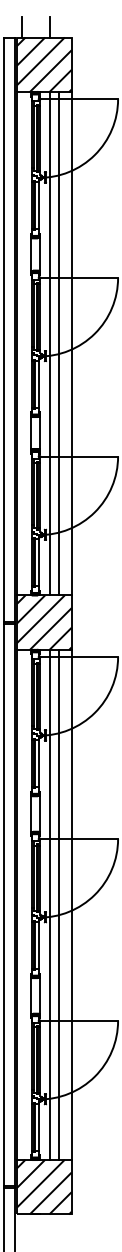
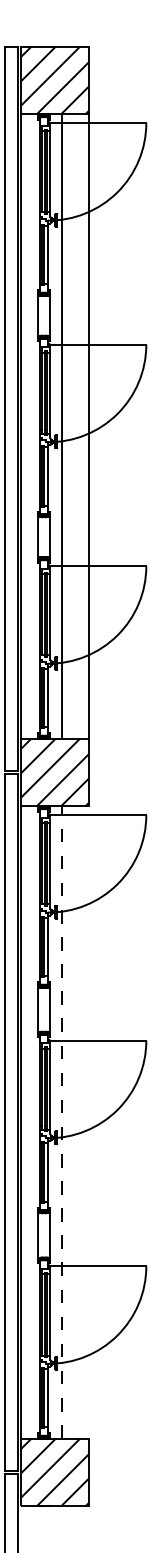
line: (22, 26) -> (27, 33), removed
line: (49, 26) -> (61, 33), removed
line: (58, 343) -> (72, 426), removed
line: (49, 904) -> (61, 1121), solid -> dashed
line: (58, 904) -> (72, 1122), removed
line: (71, 904) -> (88, 1122), removed

